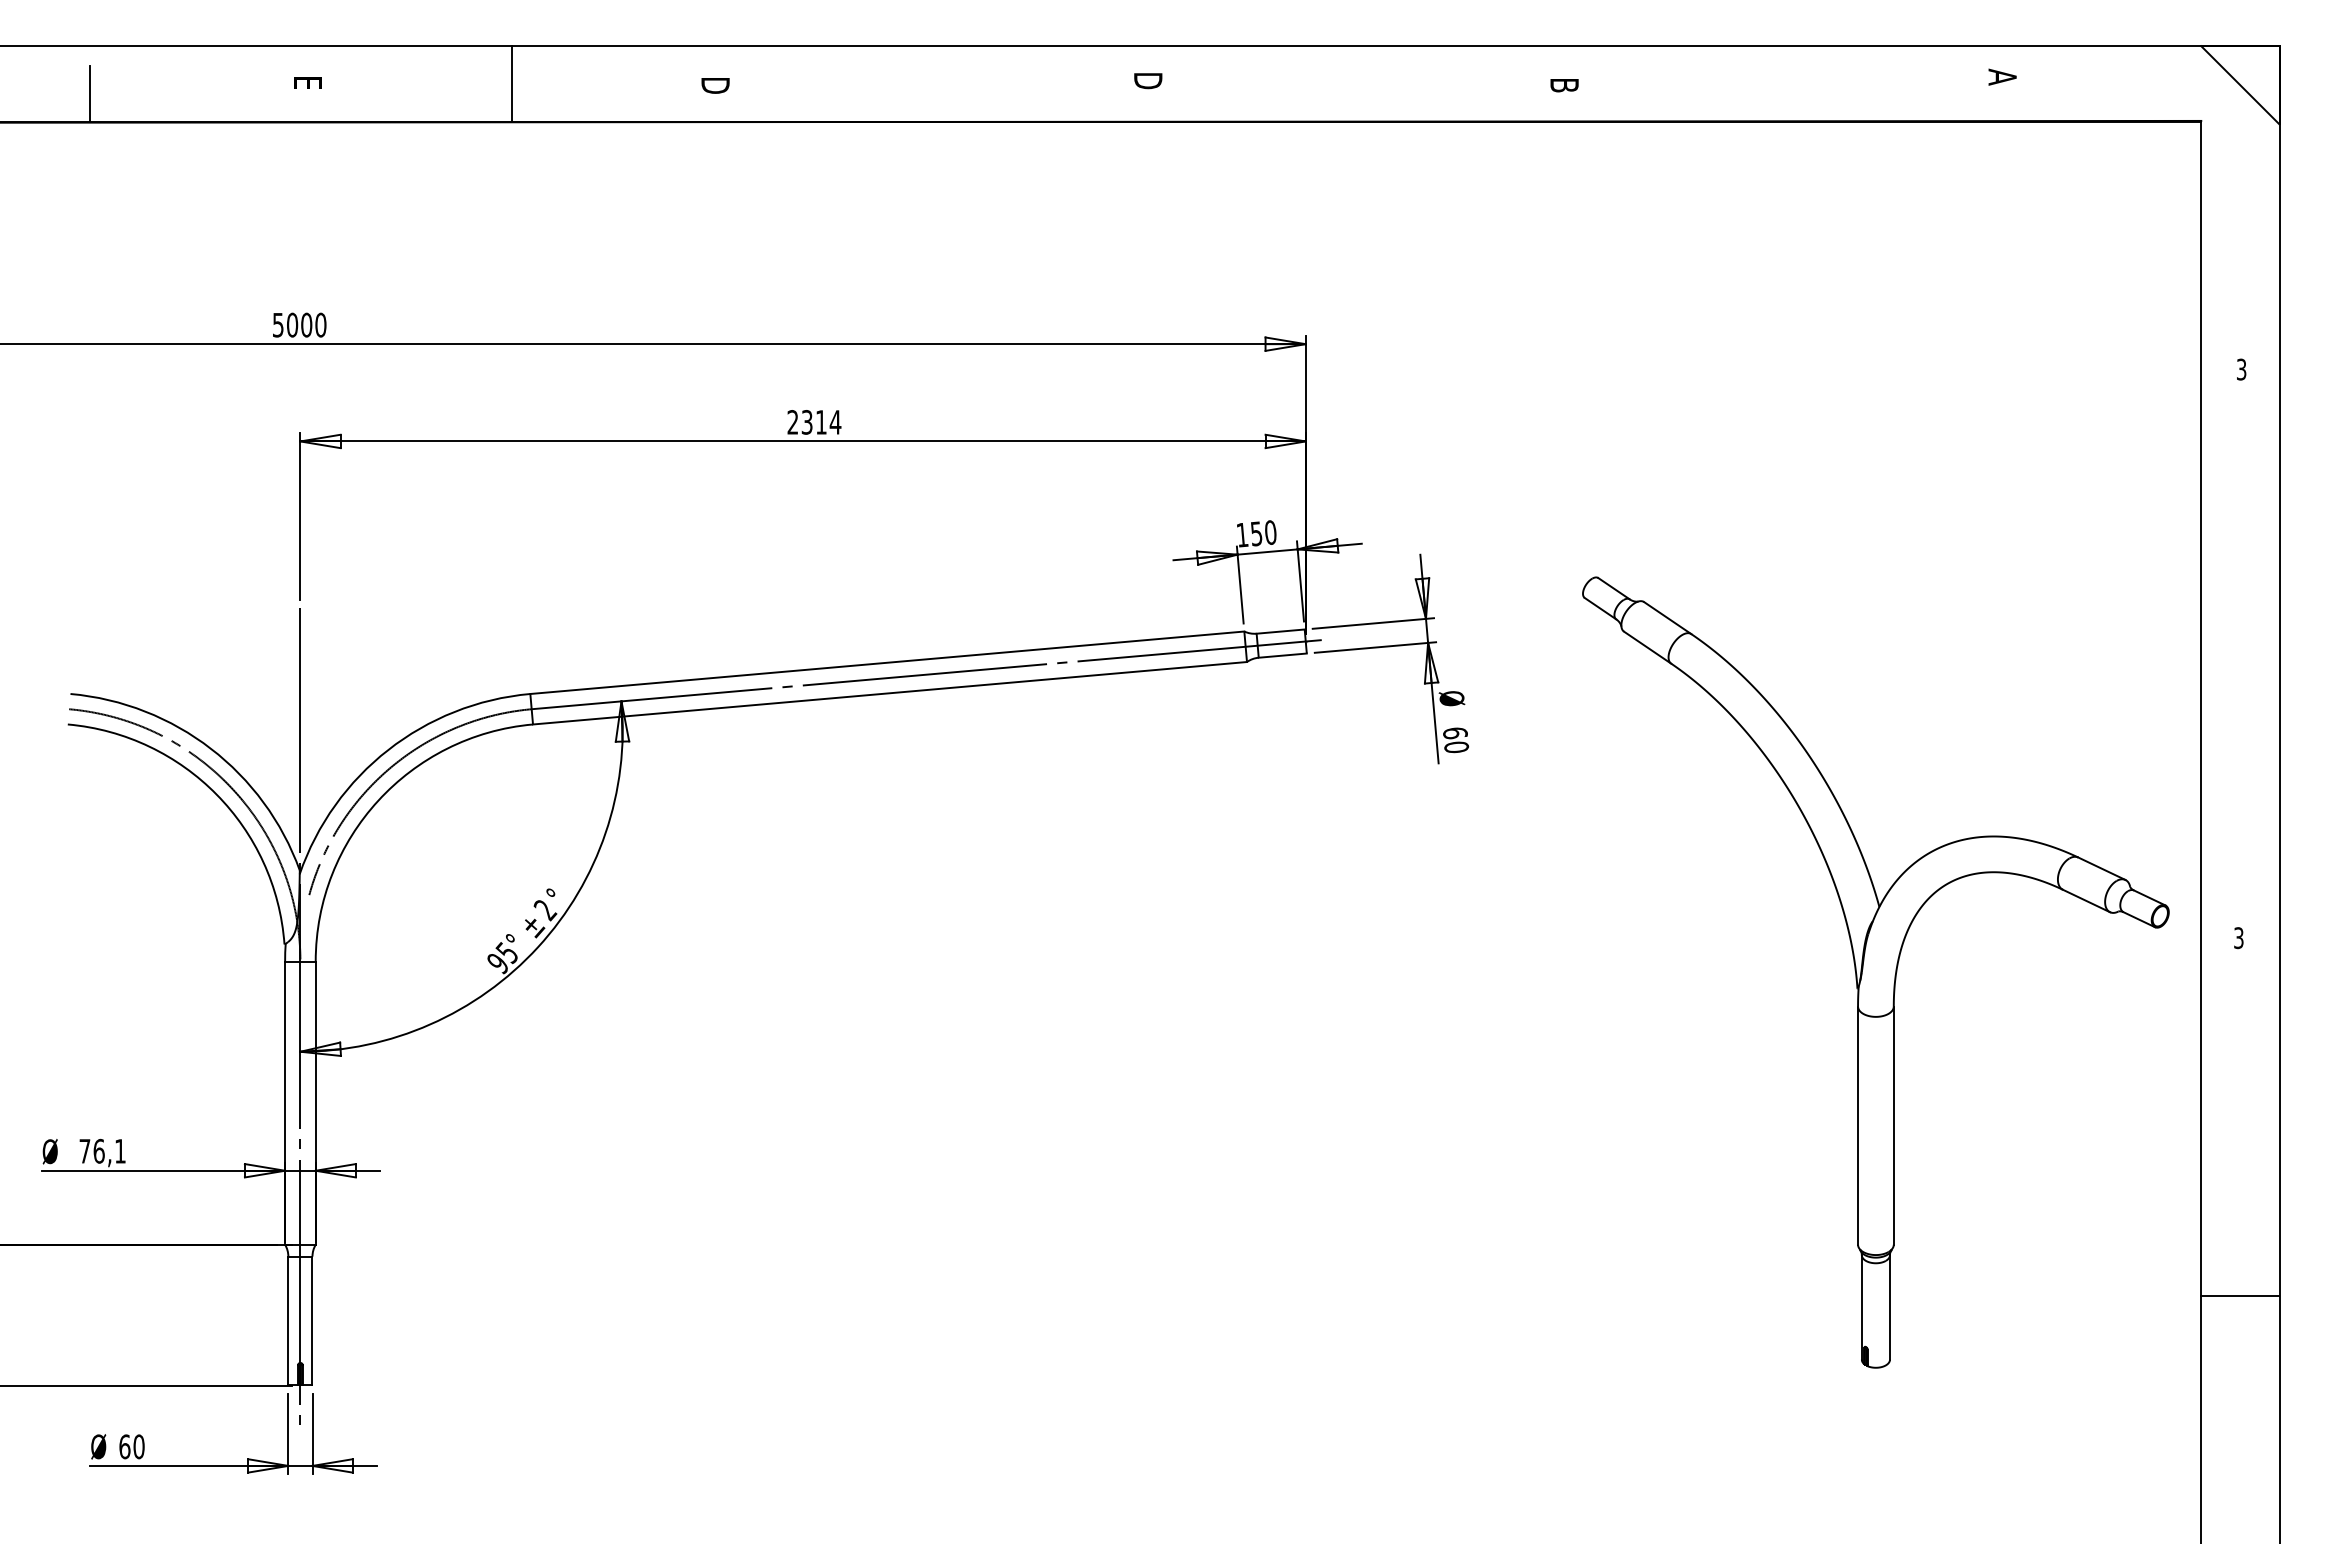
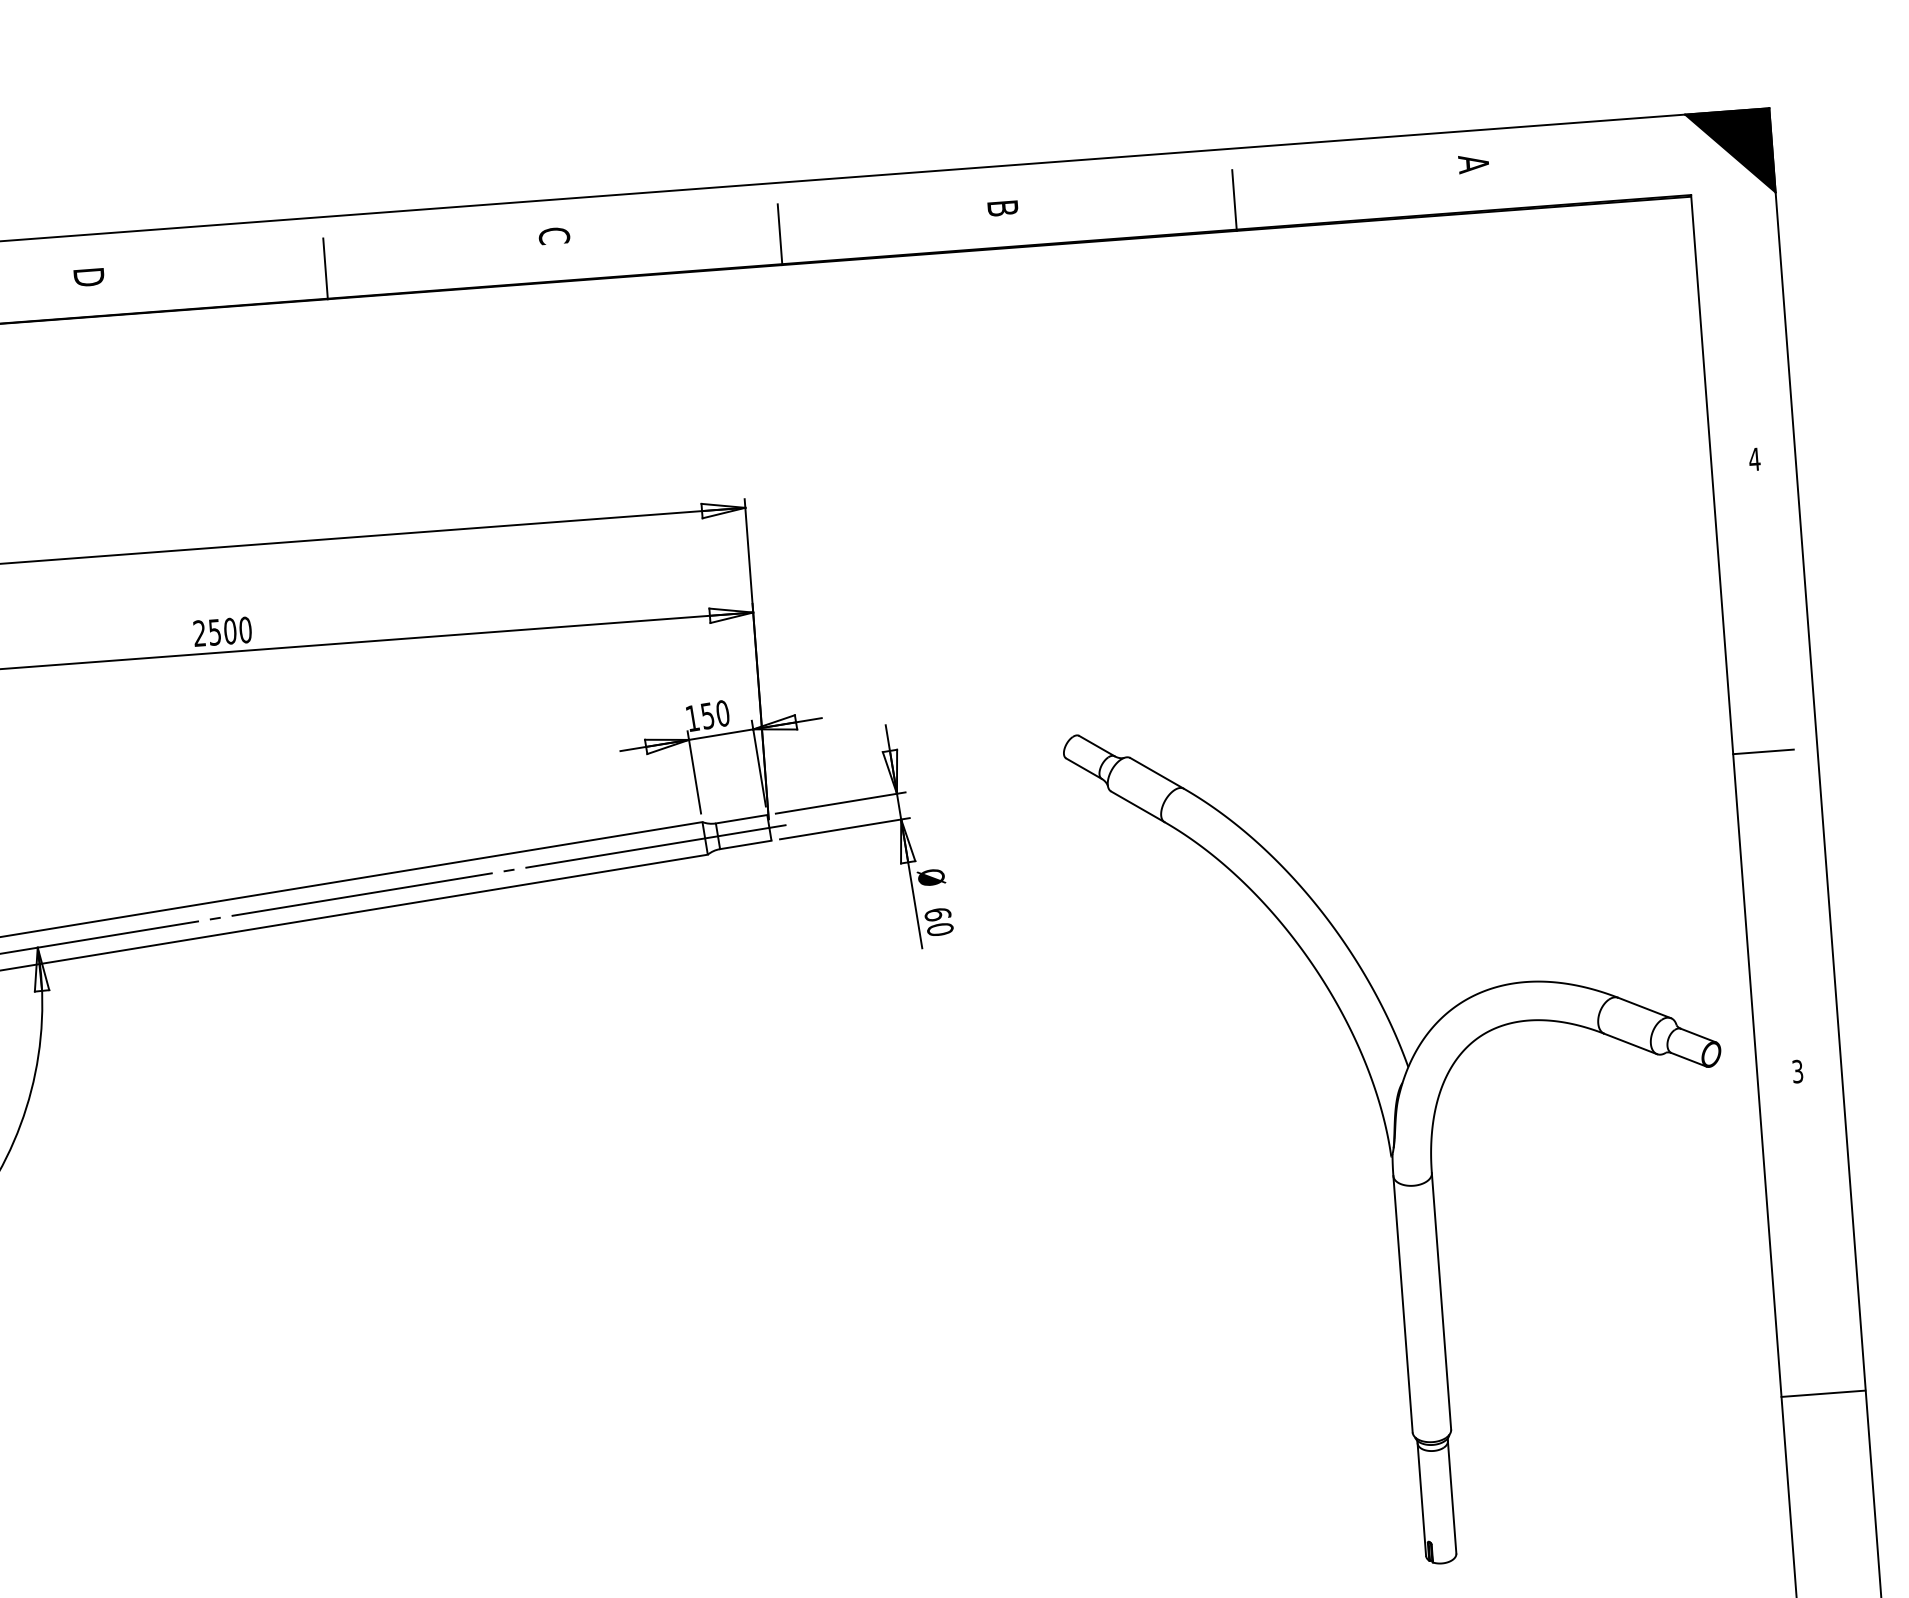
text: (1147, 80) -> (553, 236), D -> C
fill: (2240, 85) -> (1730, 153), added
line: (934, 94) -> (325, 269), added
line: (1356, 94) -> (779, 234), added
line: (1779, 94) -> (1235, 200), added
text: (2241, 369) -> (1754, 459), 3 -> 4
text: (821, 422) -> (230, 631), 2314 -> 2500
line: (2229, 640) -> (1763, 752), added
line: (2240, 1295) -> (1823, 1393), moved

